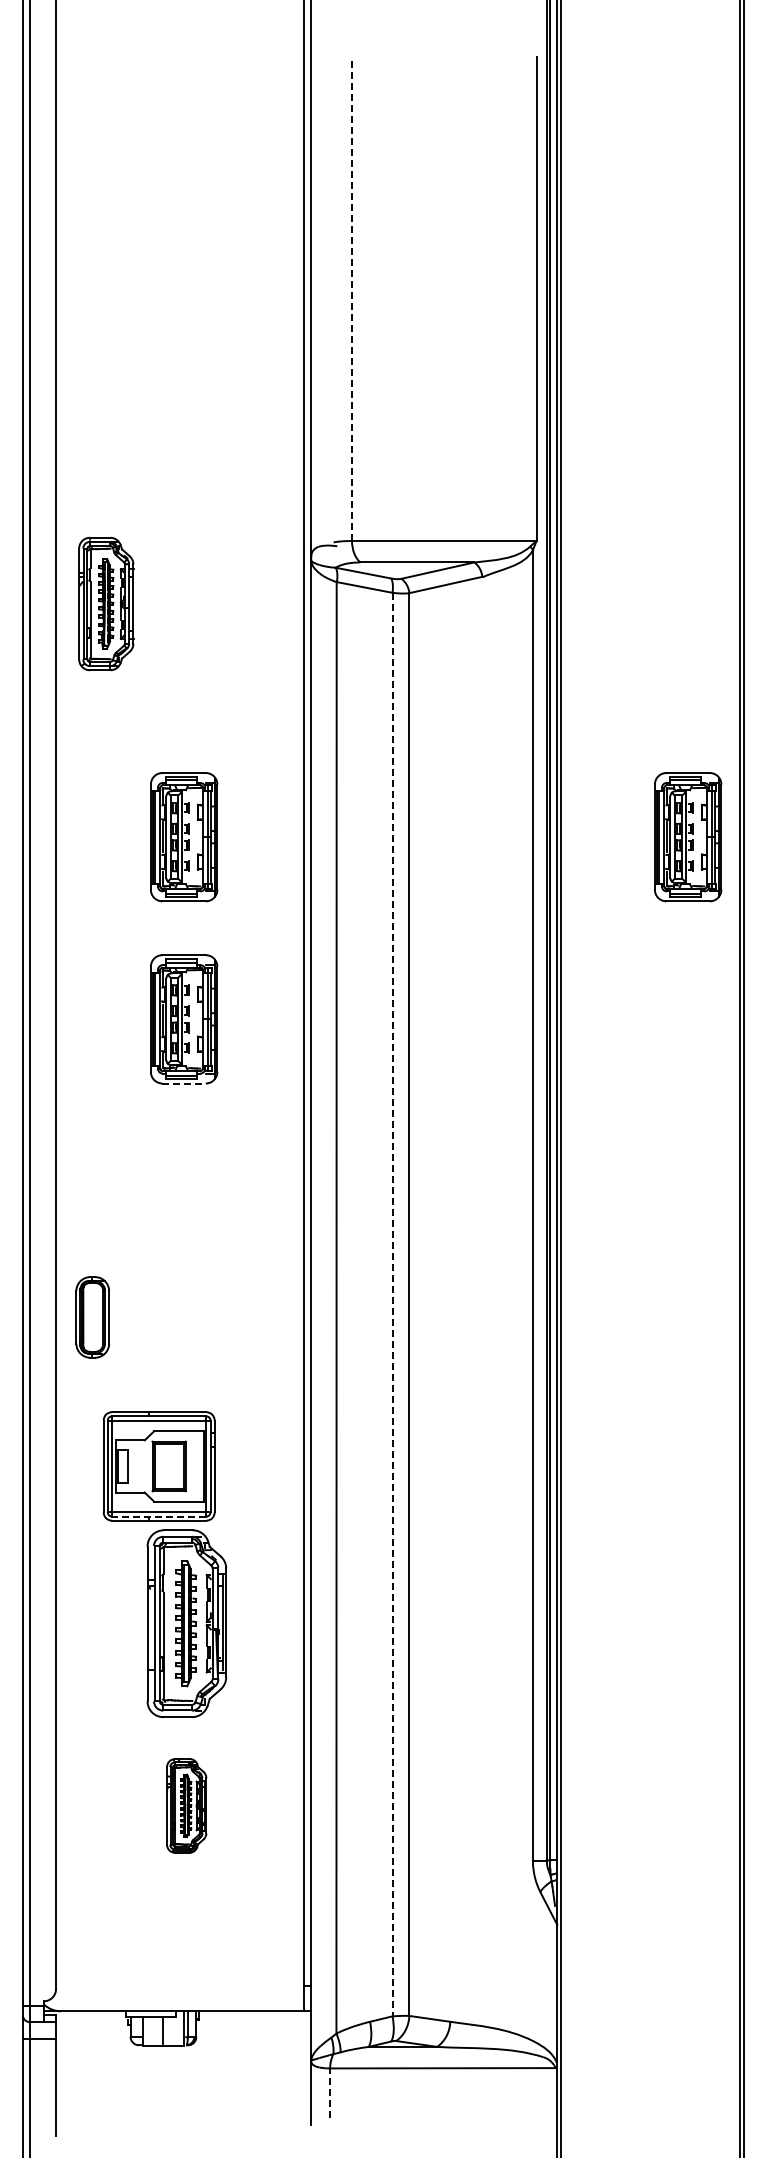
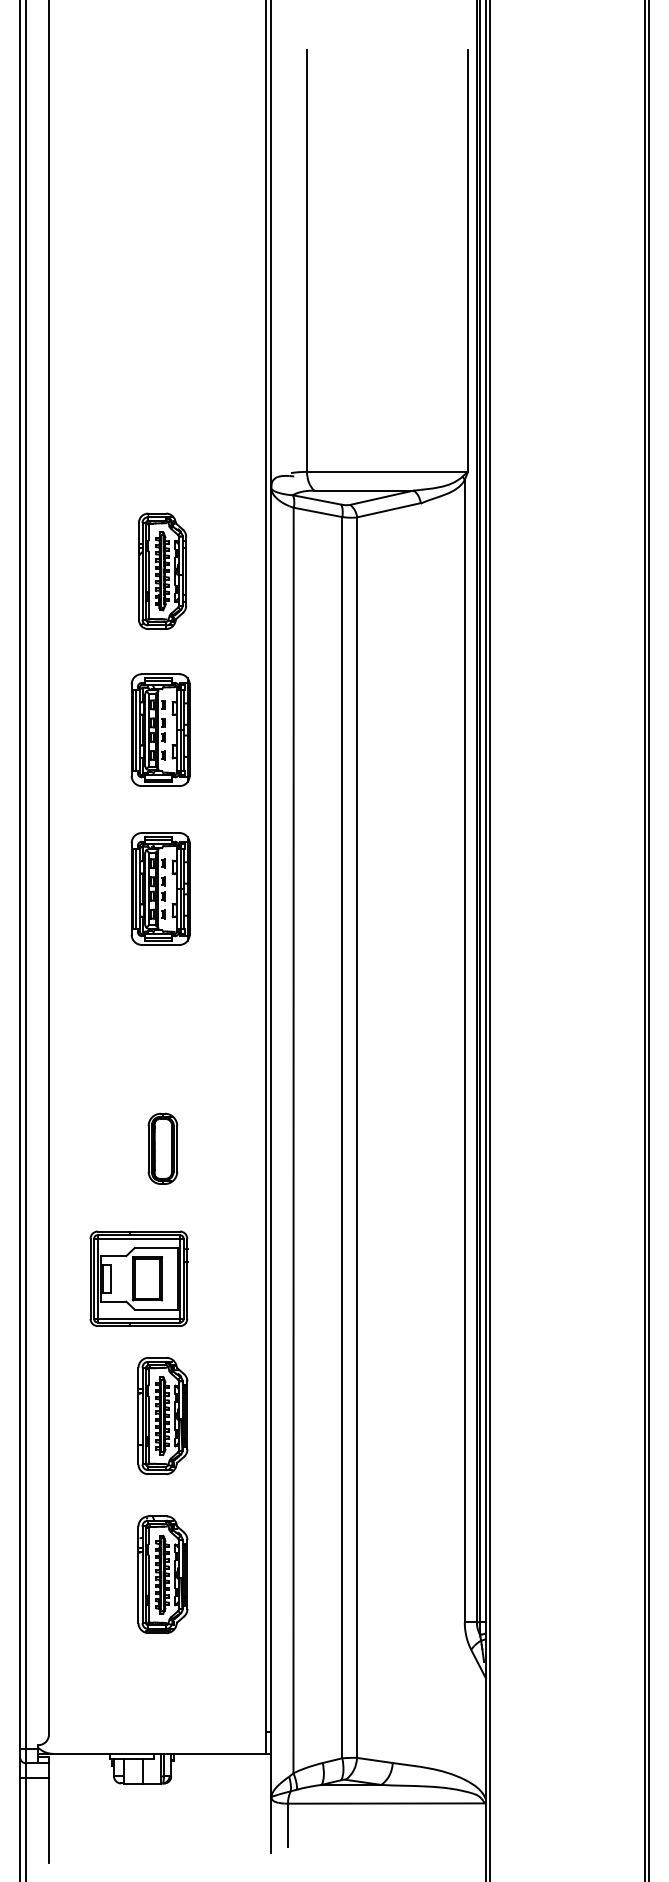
line: (352, 298) -> (307, 260), dashed -> solid
part: (106, 603) -> (162, 570), moved
part: (688, 837) -> (600, 730), removed
line: (184, 1083) -> (160, 944), dashed -> solid
line: (392, 1304) -> (342, 1137), dashed -> solid
part: (92, 1317) -> (162, 1148), moved
line: (158, 1516) -> (138, 1322), dashed -> solid
part: (186, 1623) -> (162, 1415), size x0.71
part: (186, 1805) -> (162, 1574), size x1.43
line: (330, 2093) -> (288, 1825), dashed -> solid

